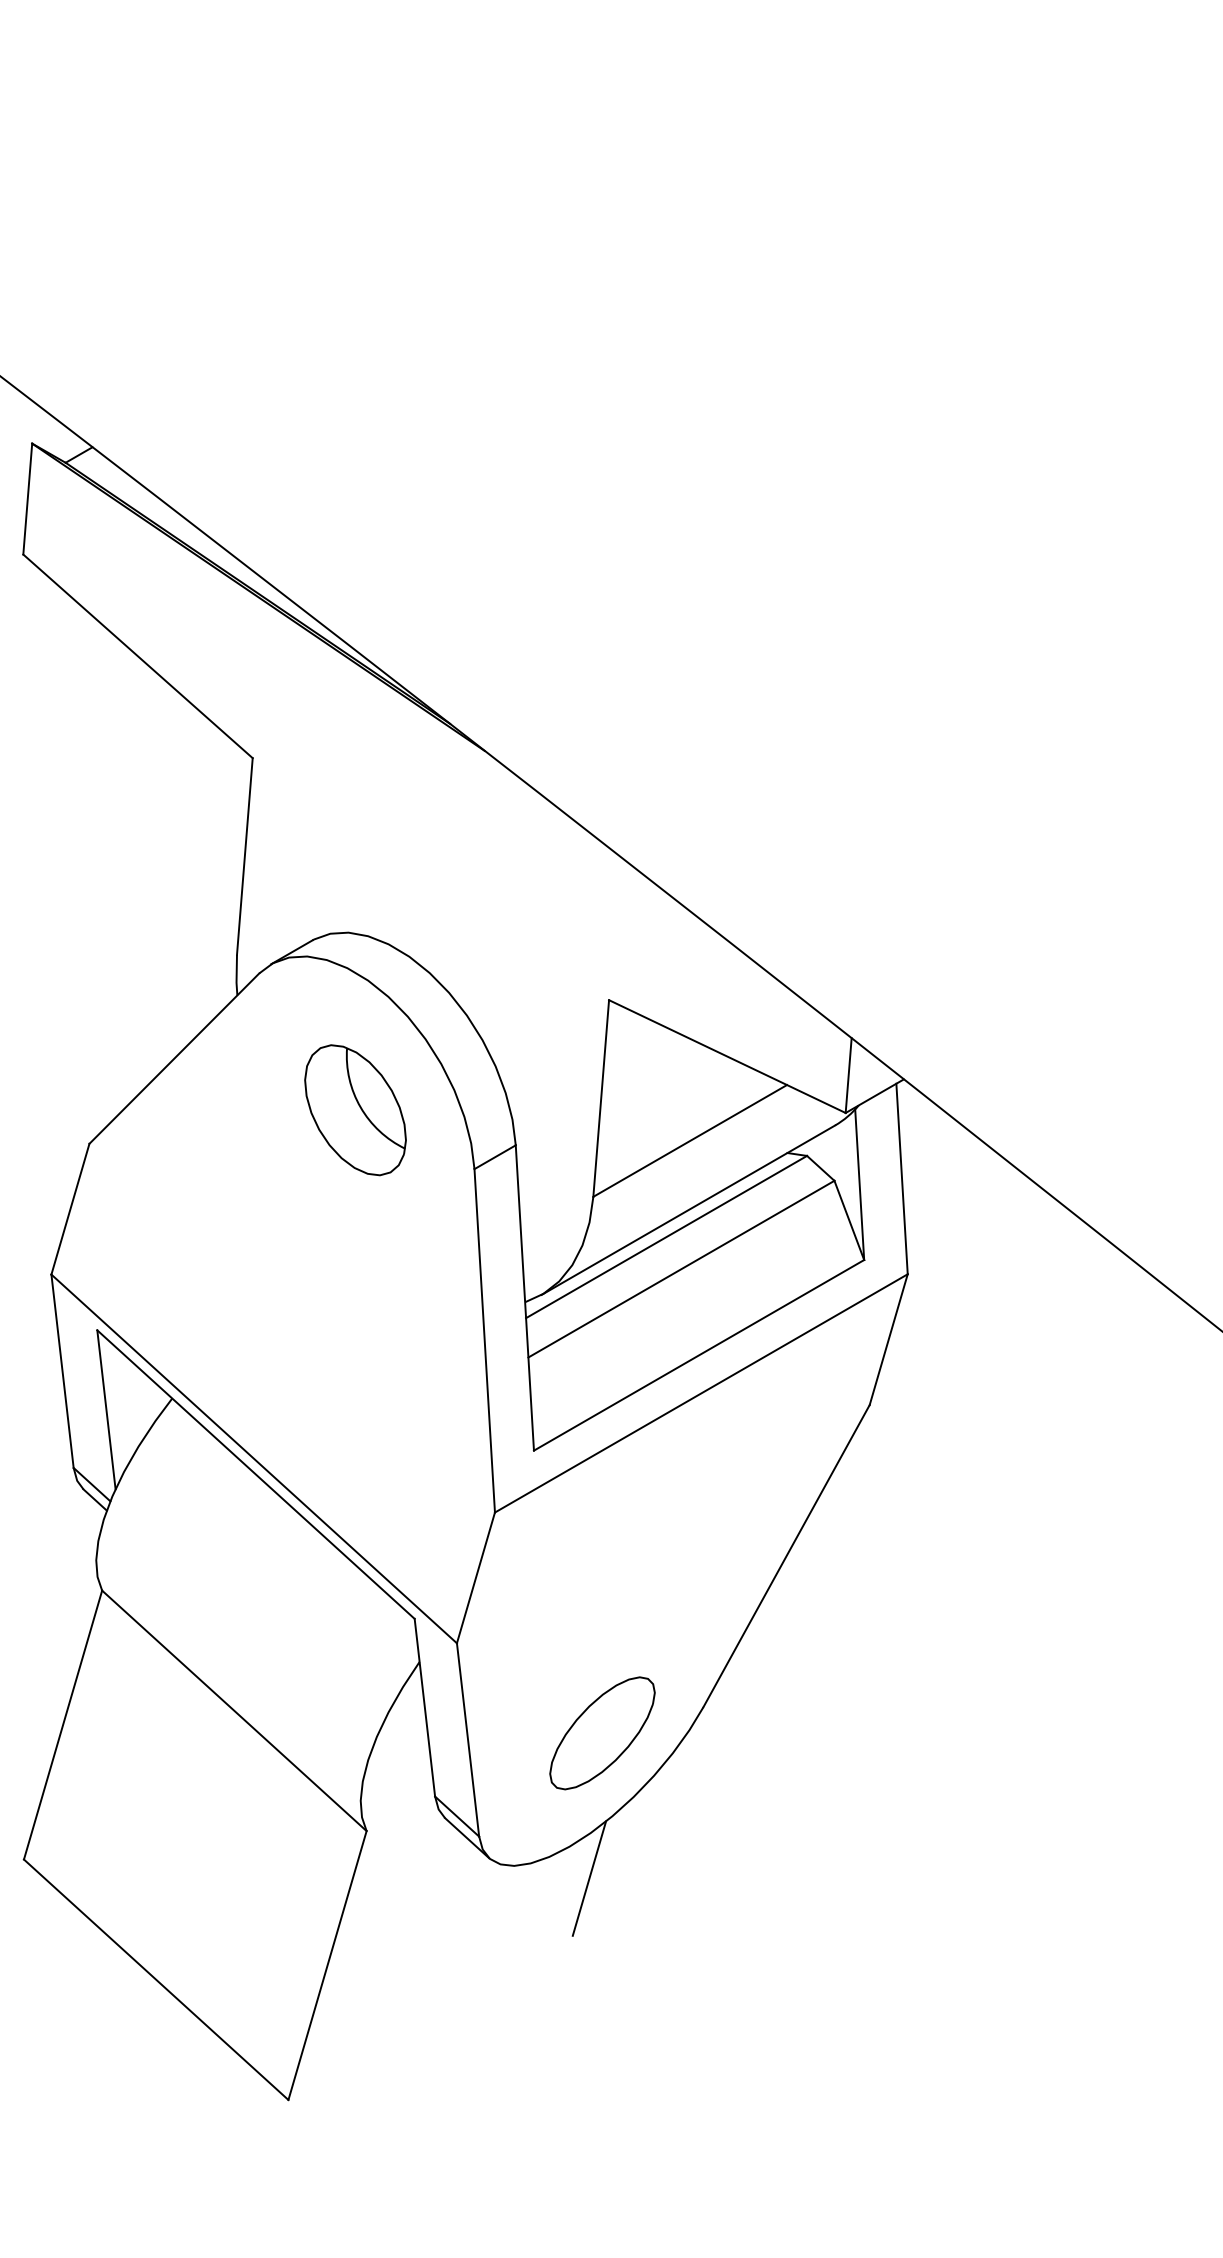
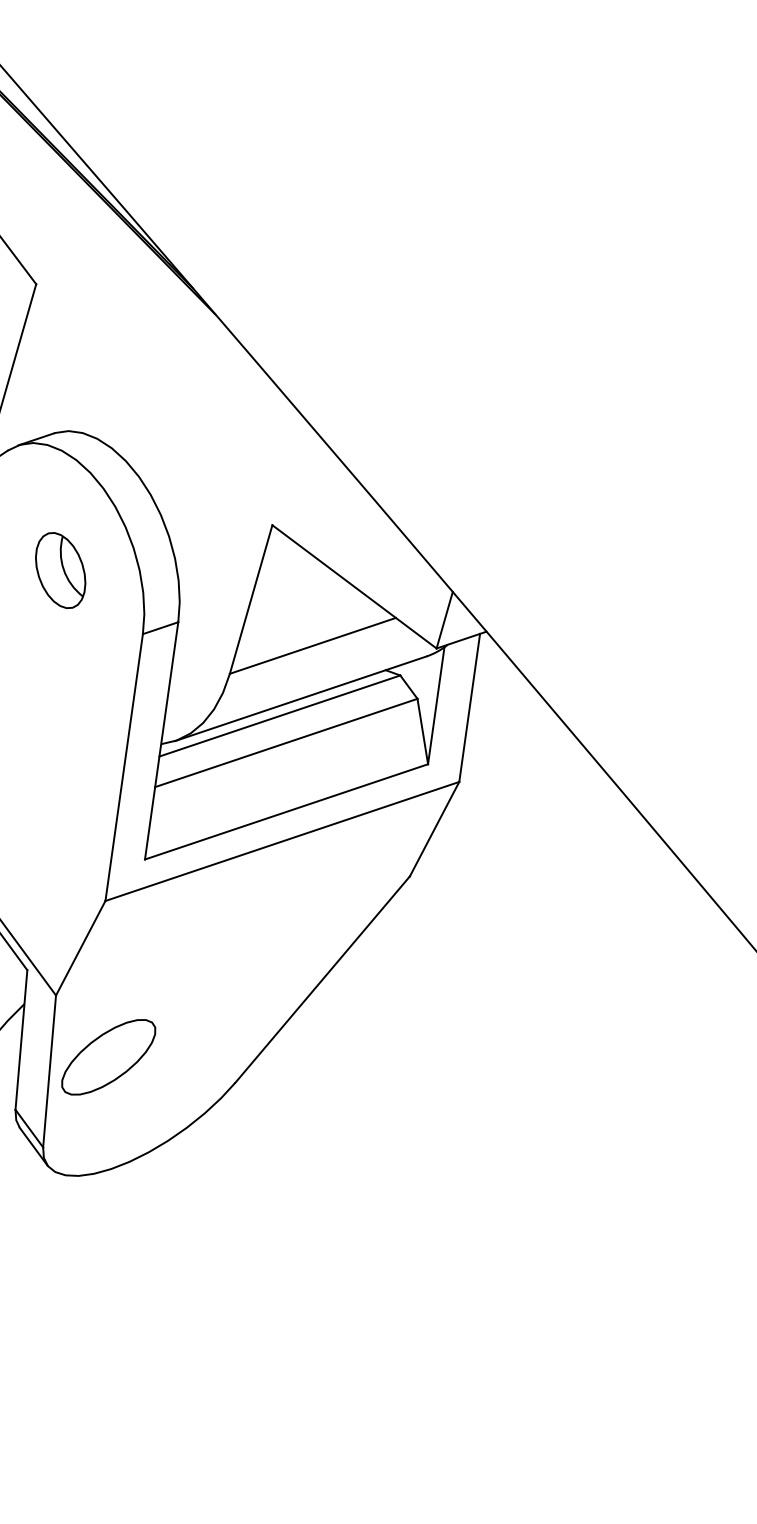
part: (355, 1110) -> (60, 570), size x0.7
part: (602, 1733) -> (108, 1057), moved
line: (589, 1878) -> (121, 1196), removed

